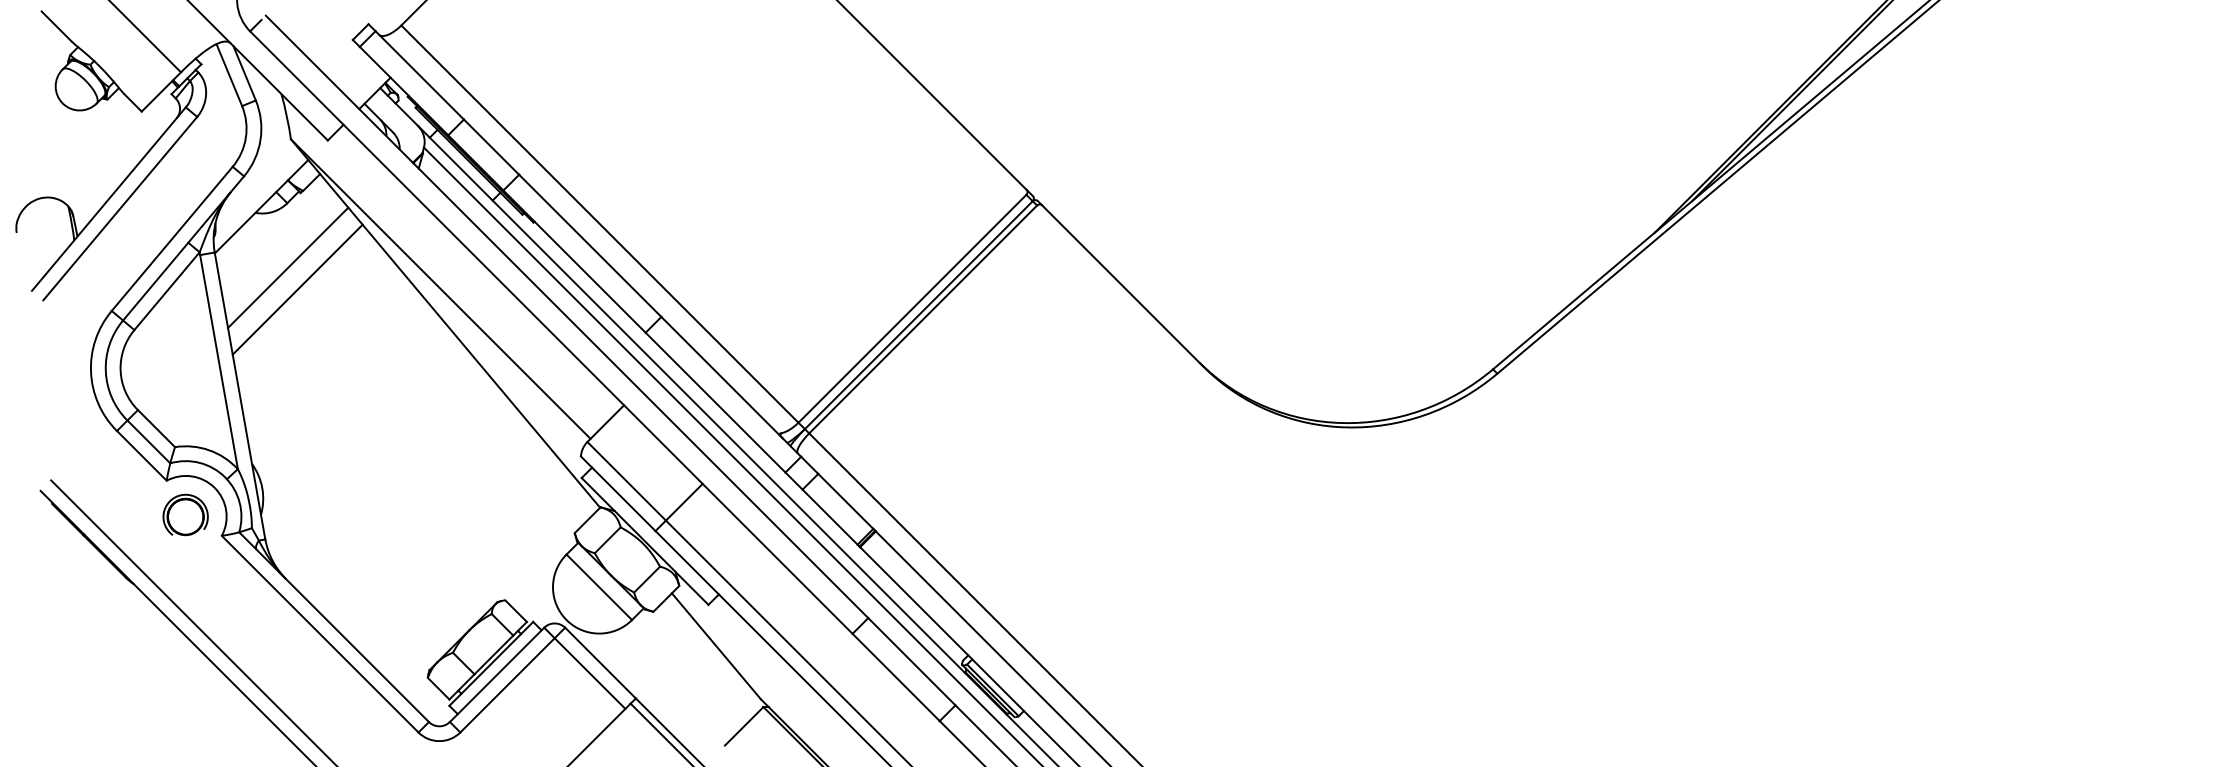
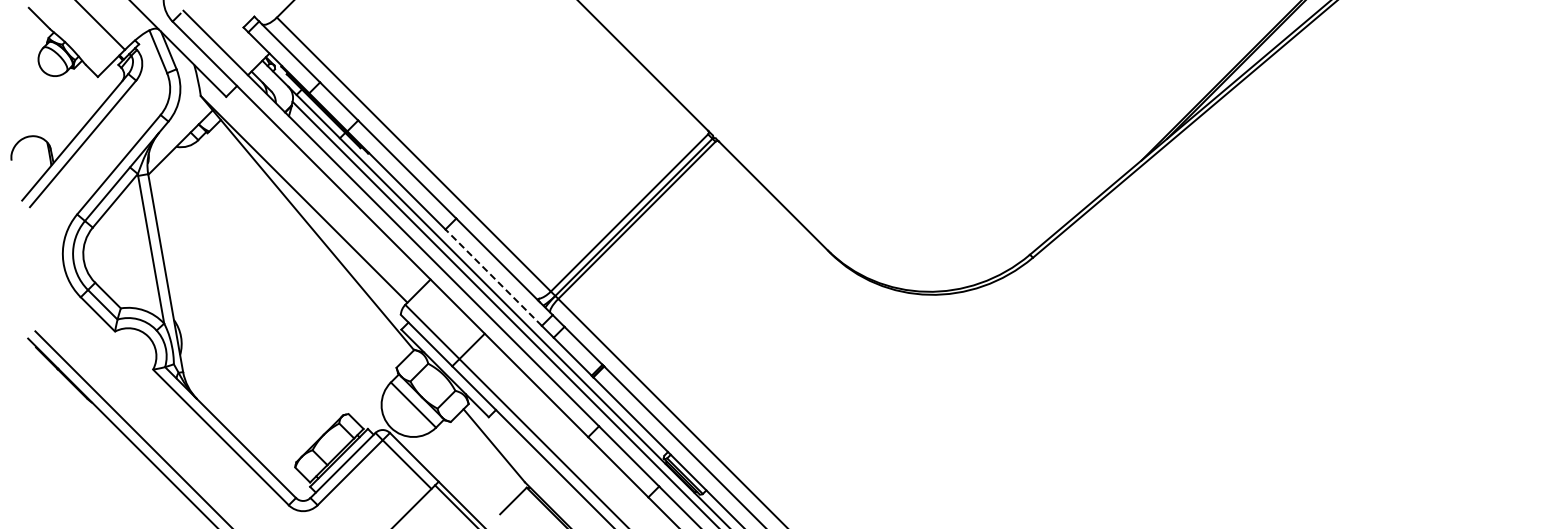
line: (287, 267) -> (198, 184), removed
line: (297, 289) -> (205, 199), removed
line: (715, 402) -> (493, 277), solid -> dashed
part: (186, 513) -> (128, 354), removed

